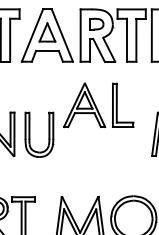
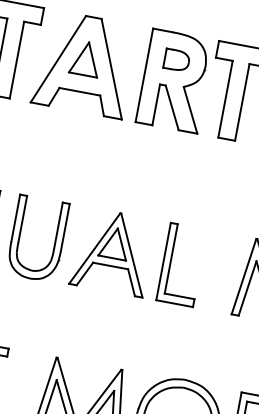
part: (98, 104) -> (138, 255), moved

